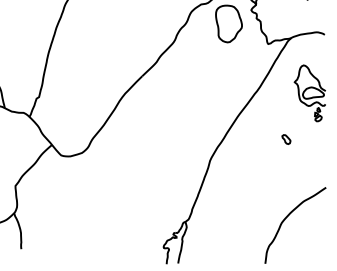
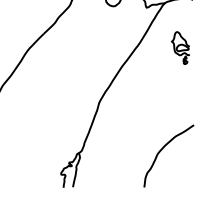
part: (309, 93) -> (180, 48), size x0.7
part: (286, 139) -> (161, 85), removed

